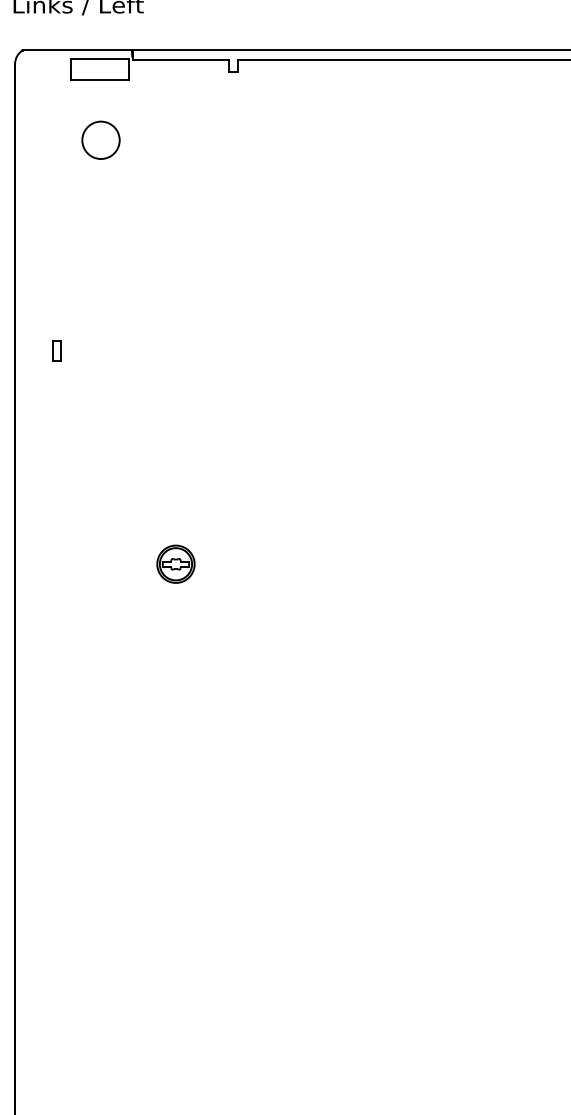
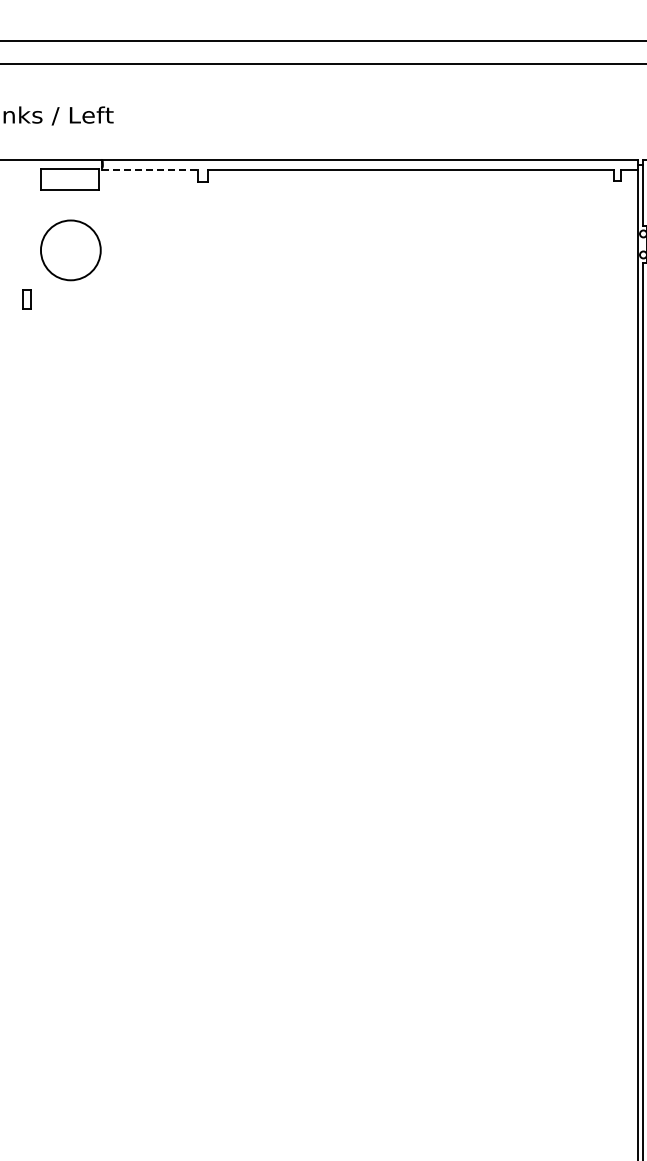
line: (180, 59) -> (150, 169), solid -> dashed
circle: (100, 140) -> (70, 250), size x1.6
part: (56, 351) -> (26, 299), moved
part: (175, 563) -> (145, 673), removed

